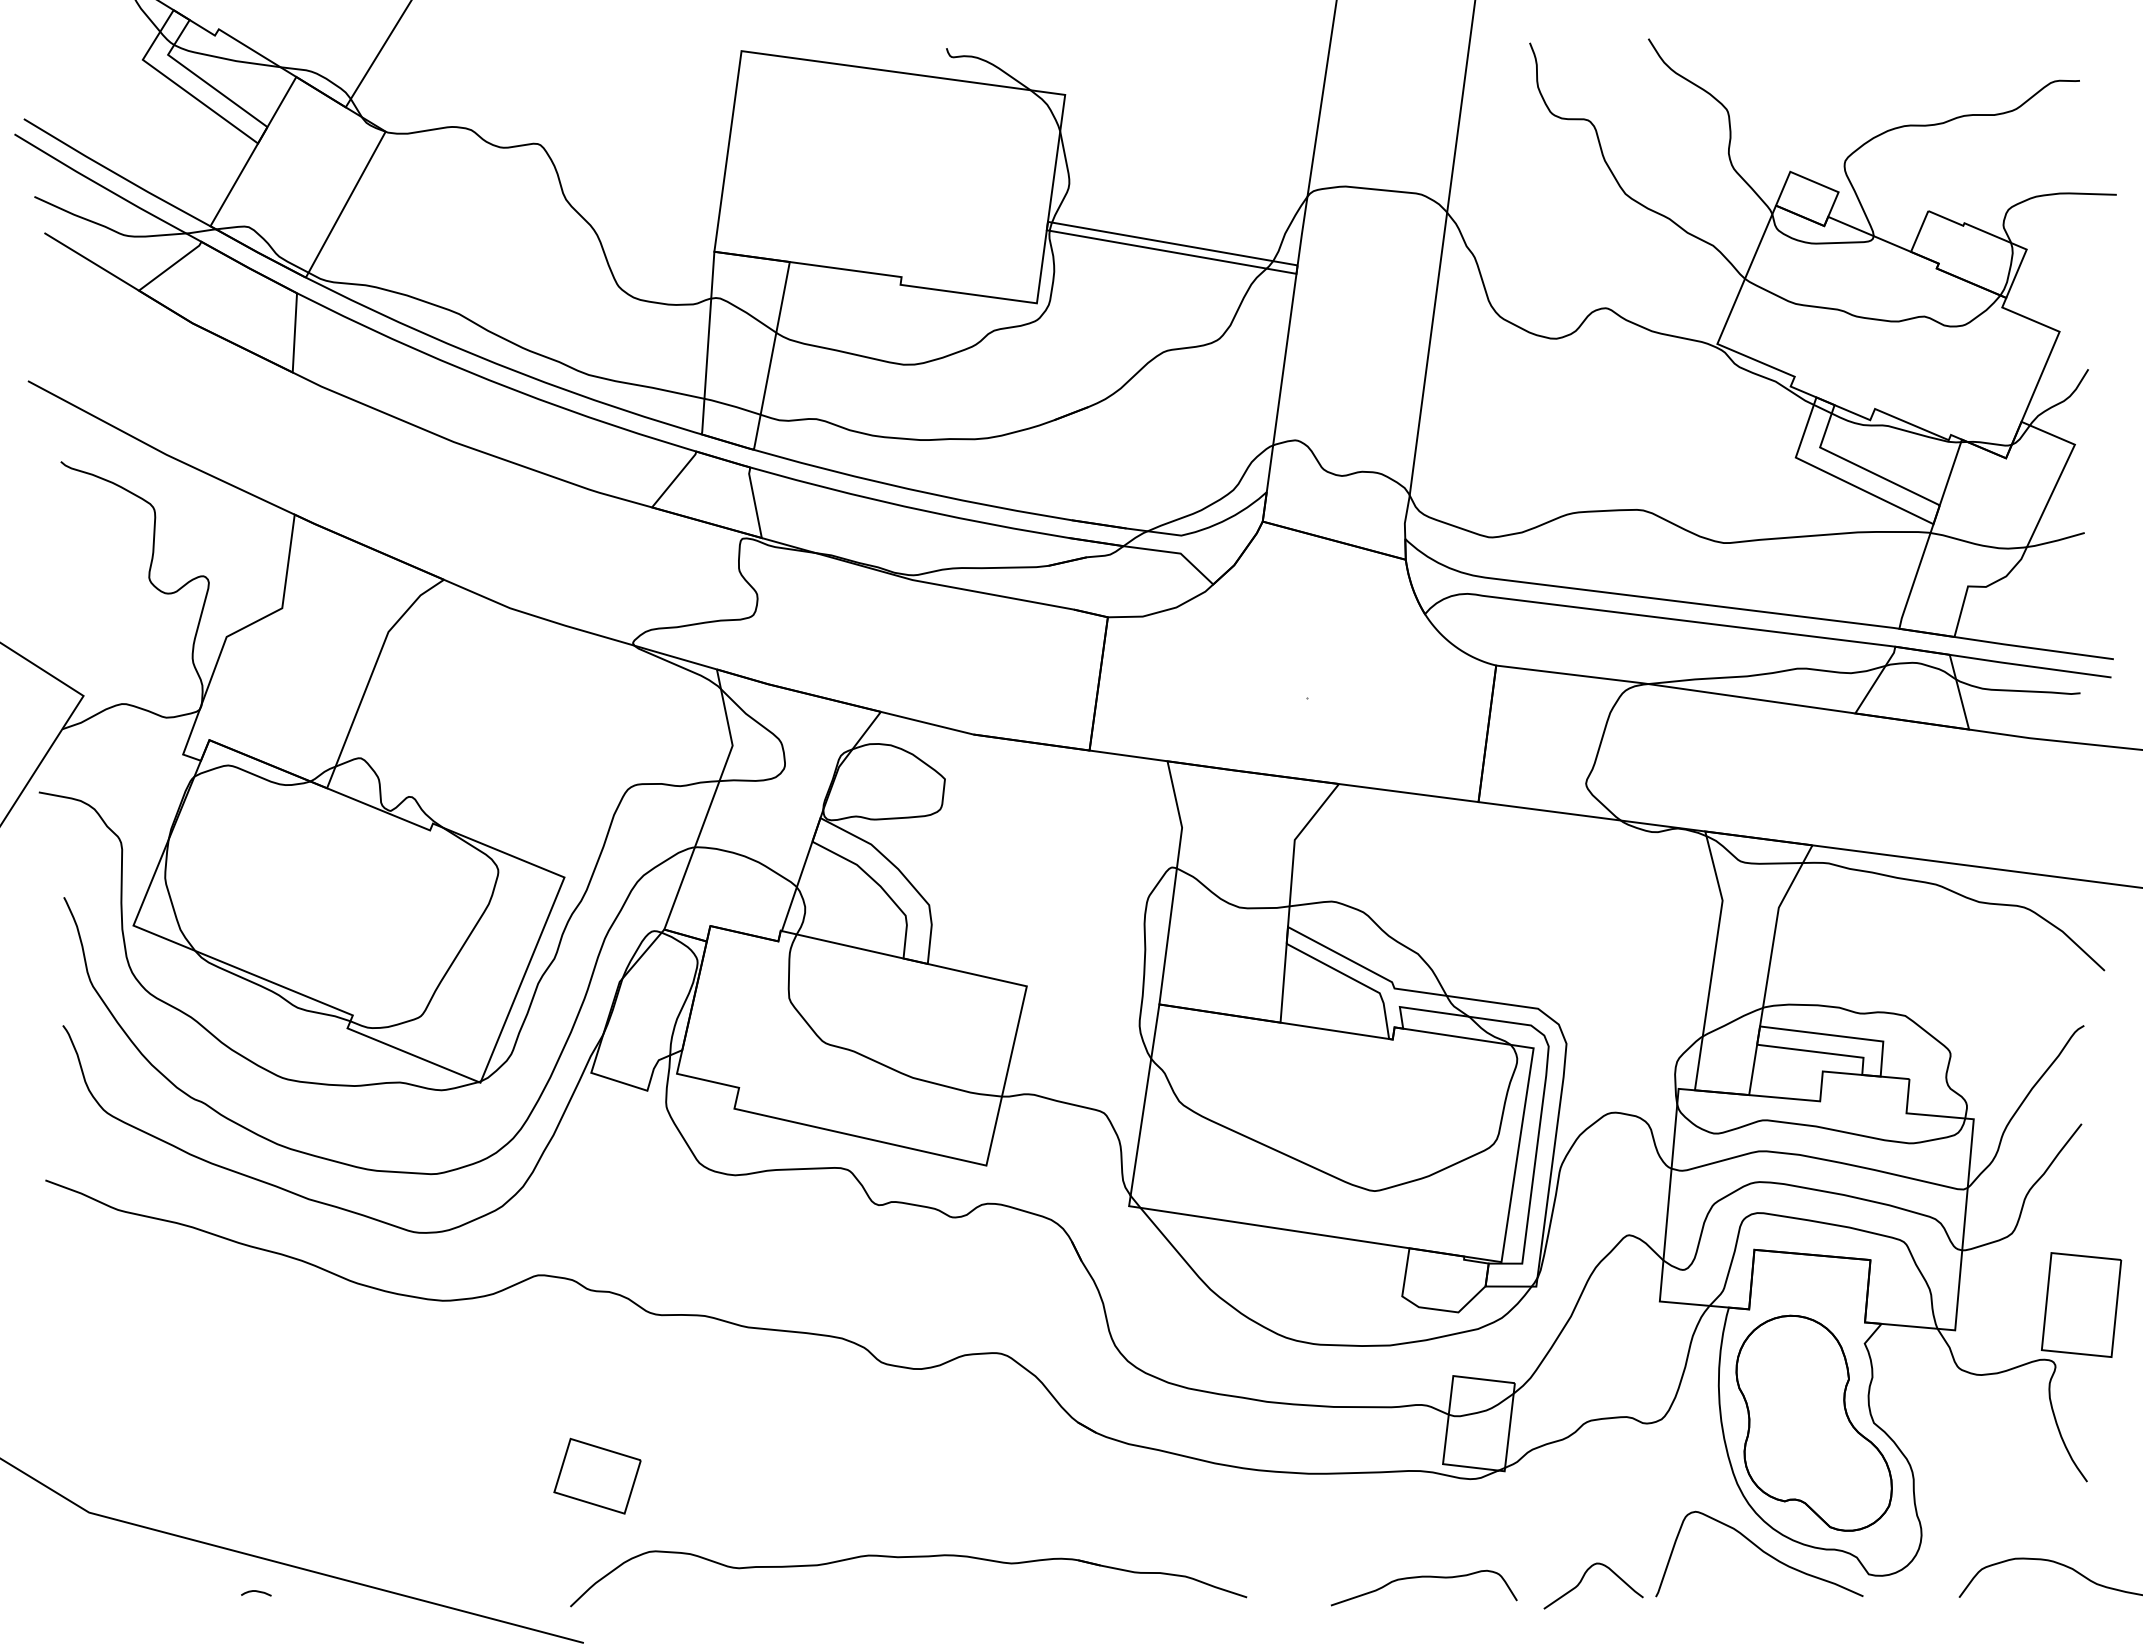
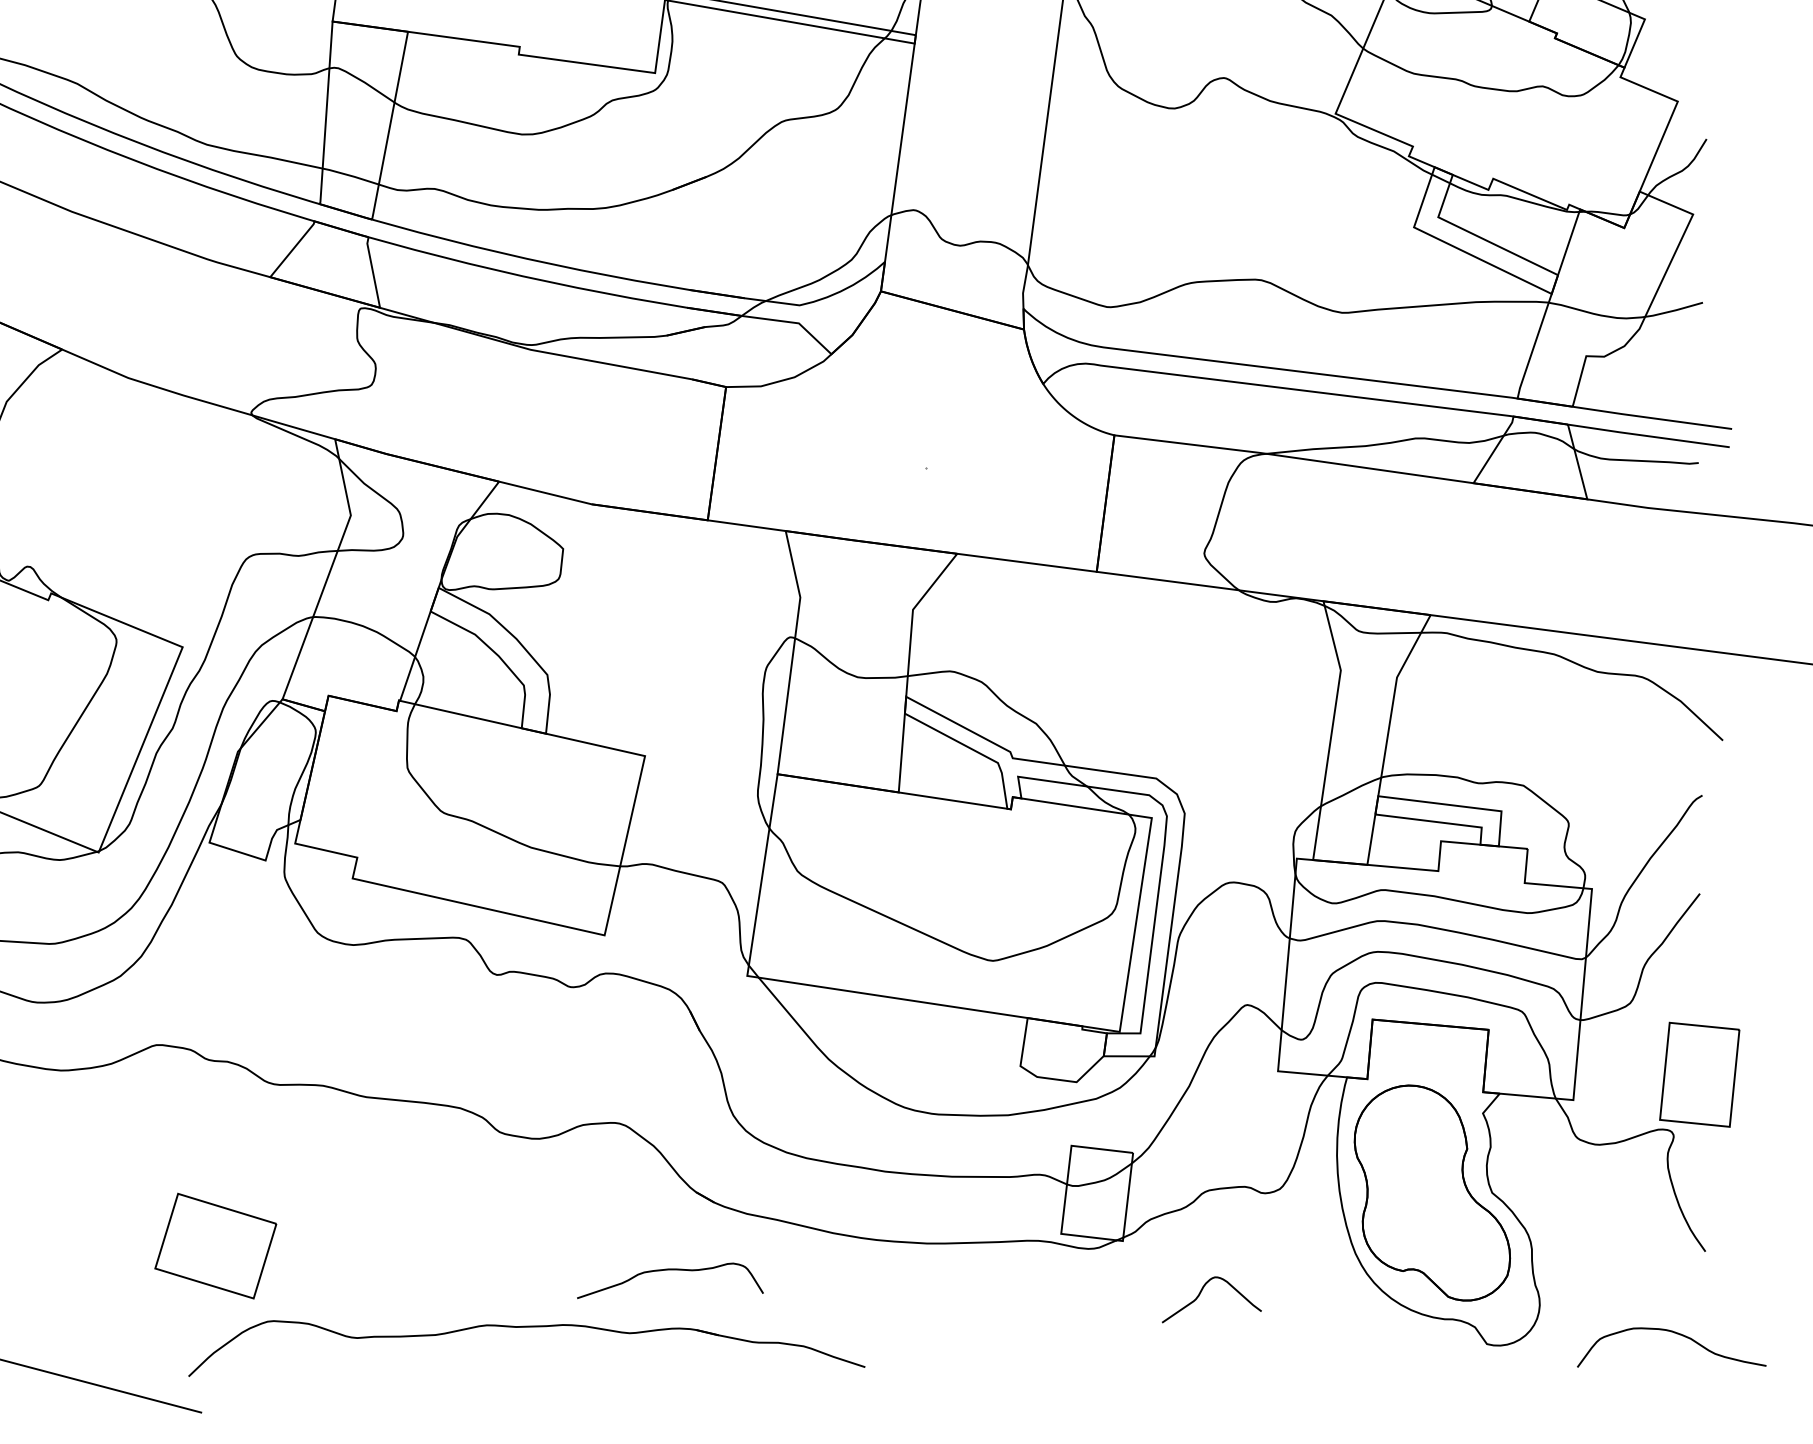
part: (597, 1475) -> (215, 1245), size x1.4
curve: (1761, 1551) -> (1379, 1321), removed
curve: (1423, 1577) -> (669, 1270), moved
curve: (1582, 1580) -> (1200, 1294), moved

